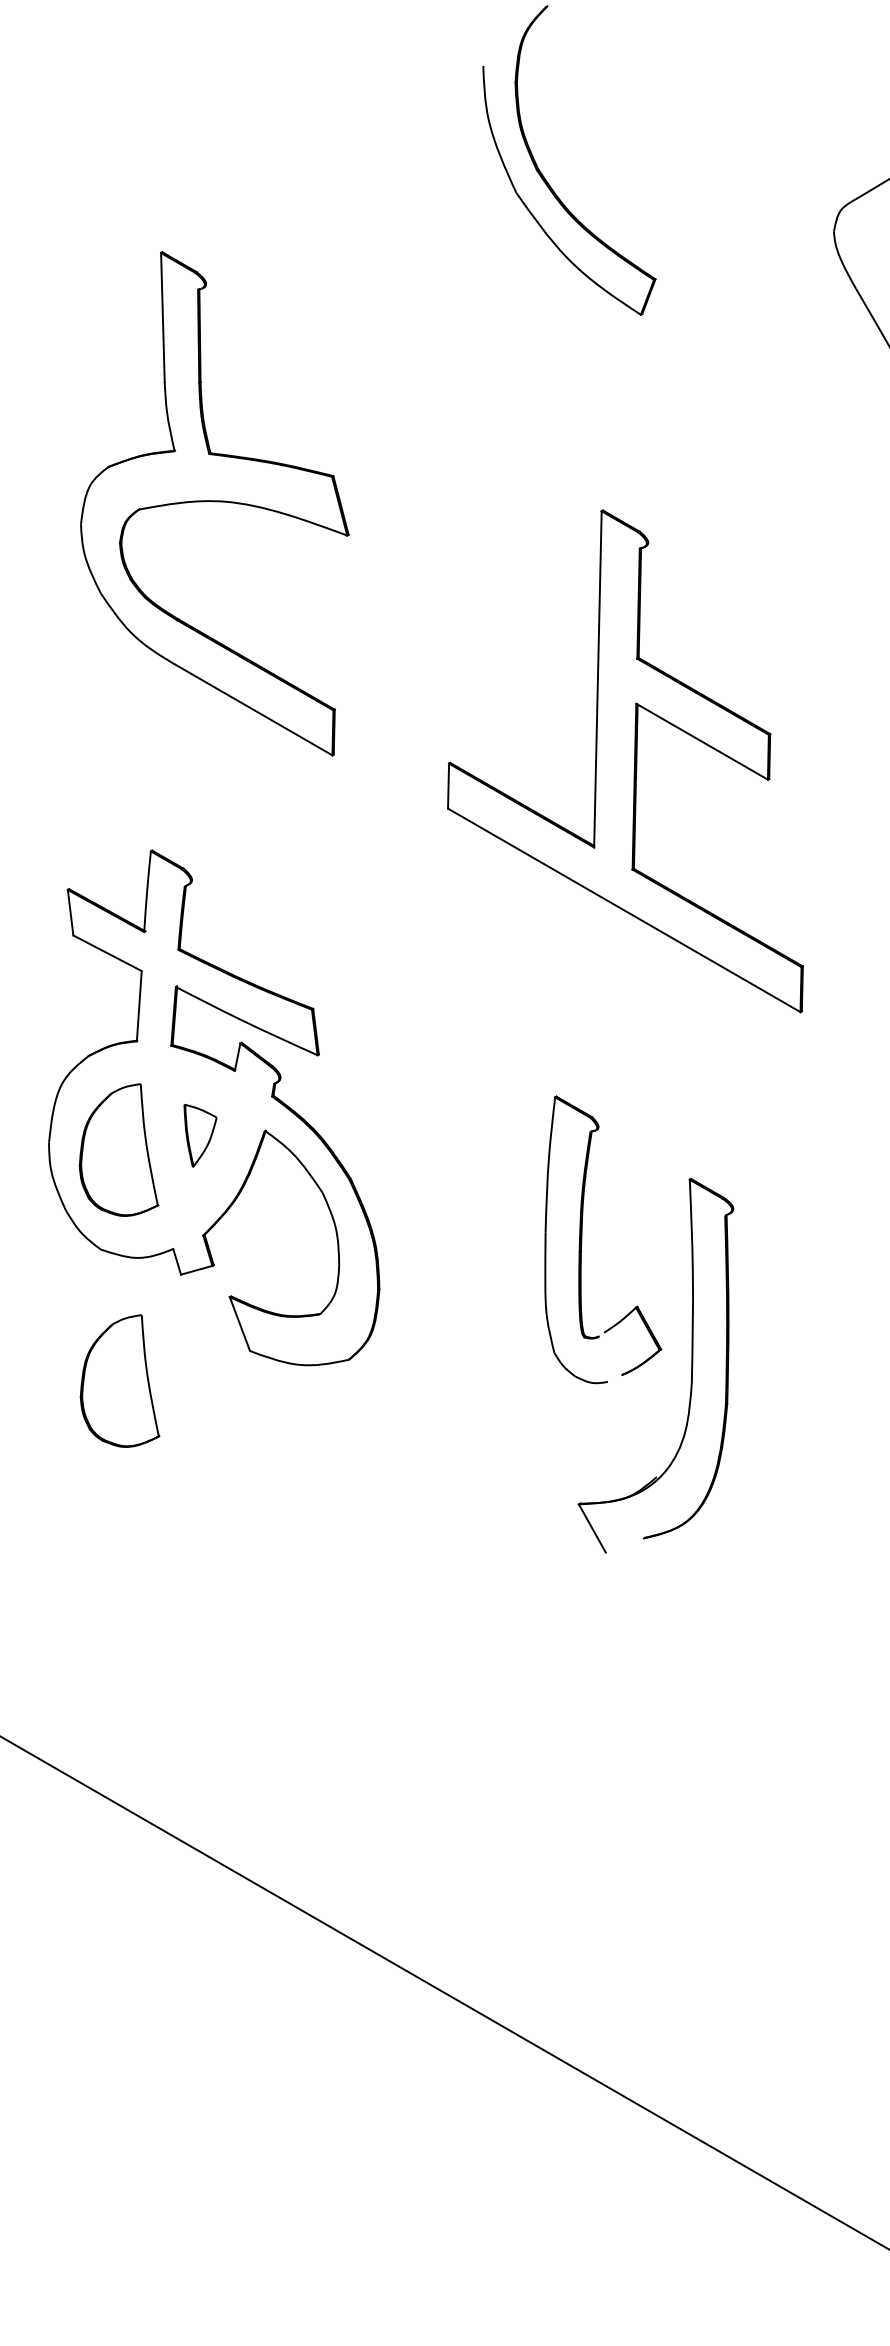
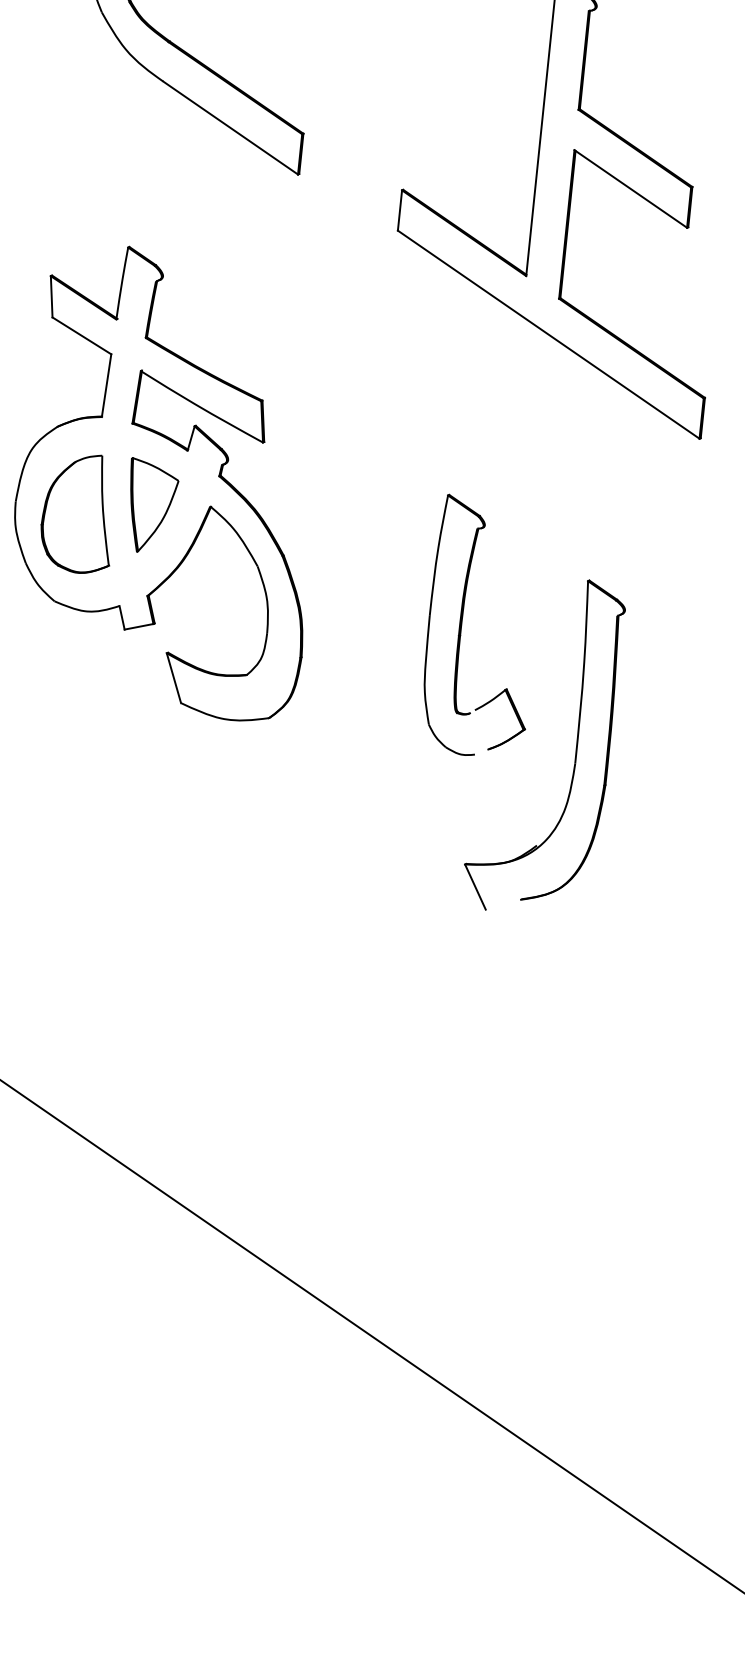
part: (200, 1135) -> (152, 506), size x1.67
part: (582, 1239) -> (462, 625), moved
part: (119, 1380) -> (61, 720), removed

